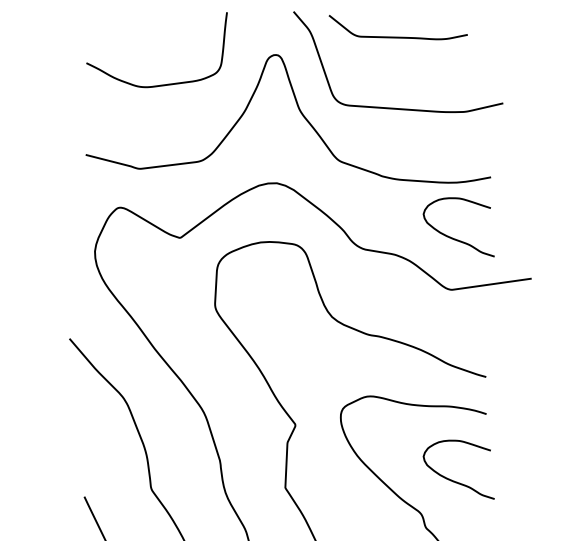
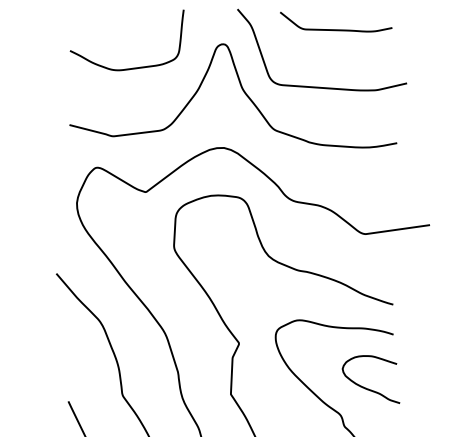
curve: (398, 36) -> (336, 29), moved
curve: (453, 237) -> (366, 191), removed

